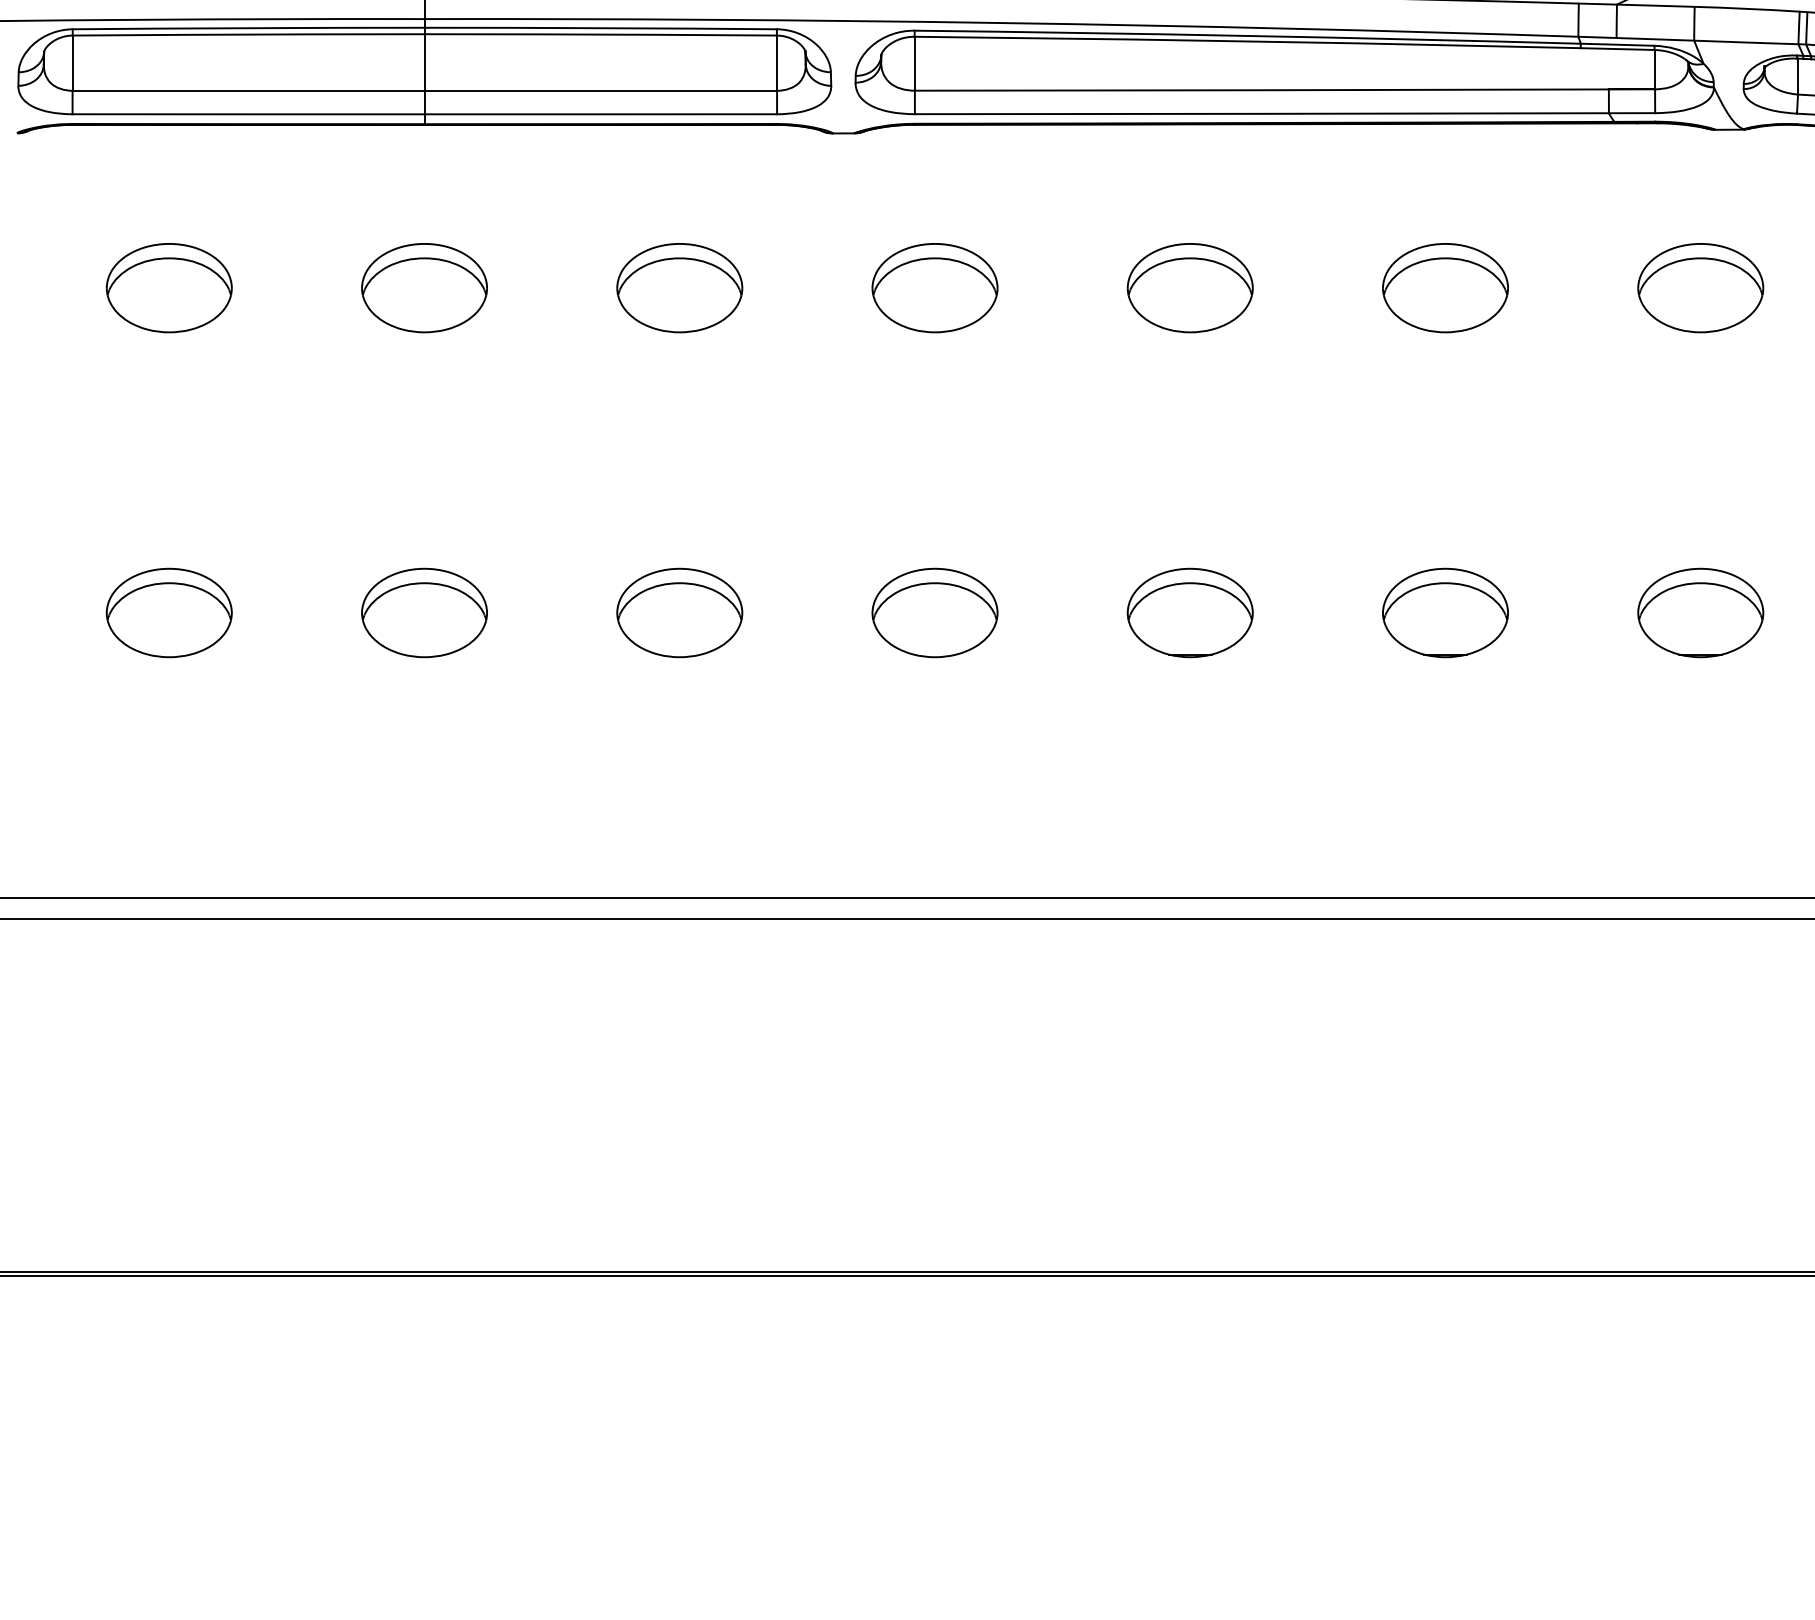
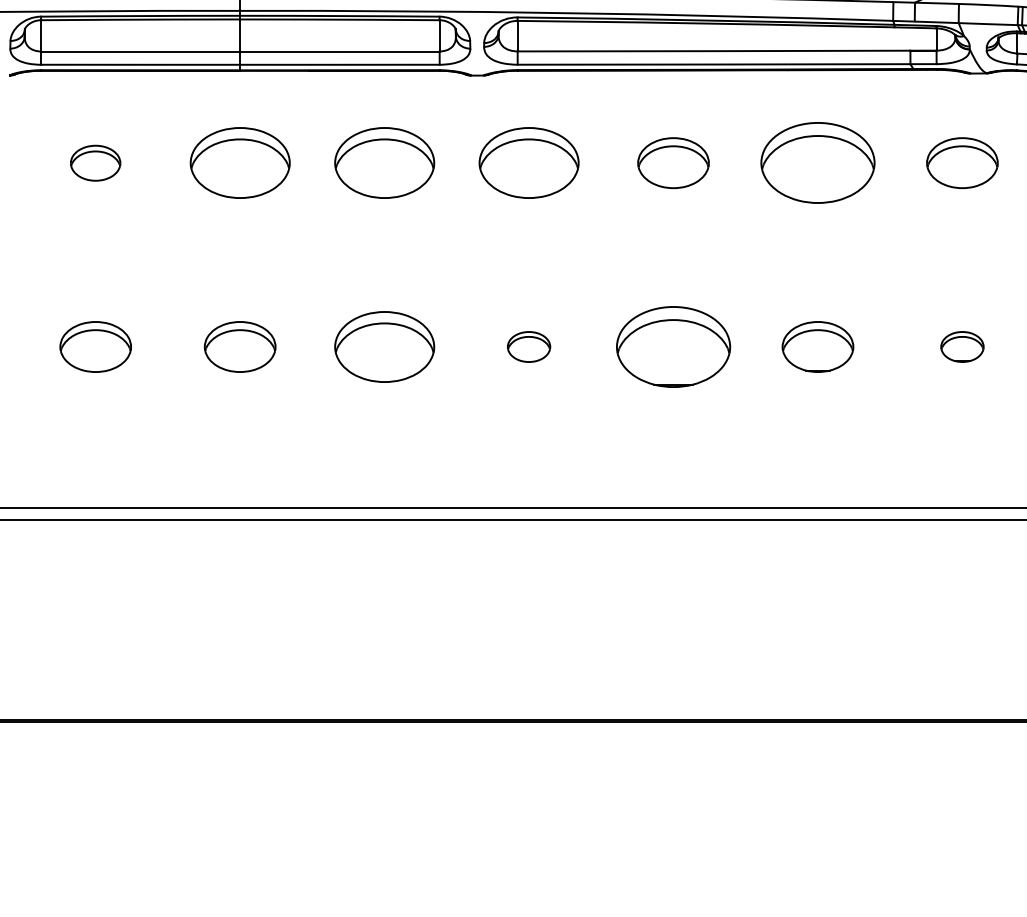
part: (168, 288) -> (95, 163), size x0.7
part: (423, 288) -> (239, 163), size x1.4
part: (679, 288) -> (384, 163), size x1.4
part: (934, 288) -> (528, 163), size x1.4
part: (1444, 288) -> (817, 163), size x1.6
part: (679, 612) -> (384, 346), size x1.4
part: (934, 612) -> (528, 346), size x0.6
part: (1190, 612) -> (673, 346), size x1.6
part: (1700, 612) -> (962, 346), size x0.6

